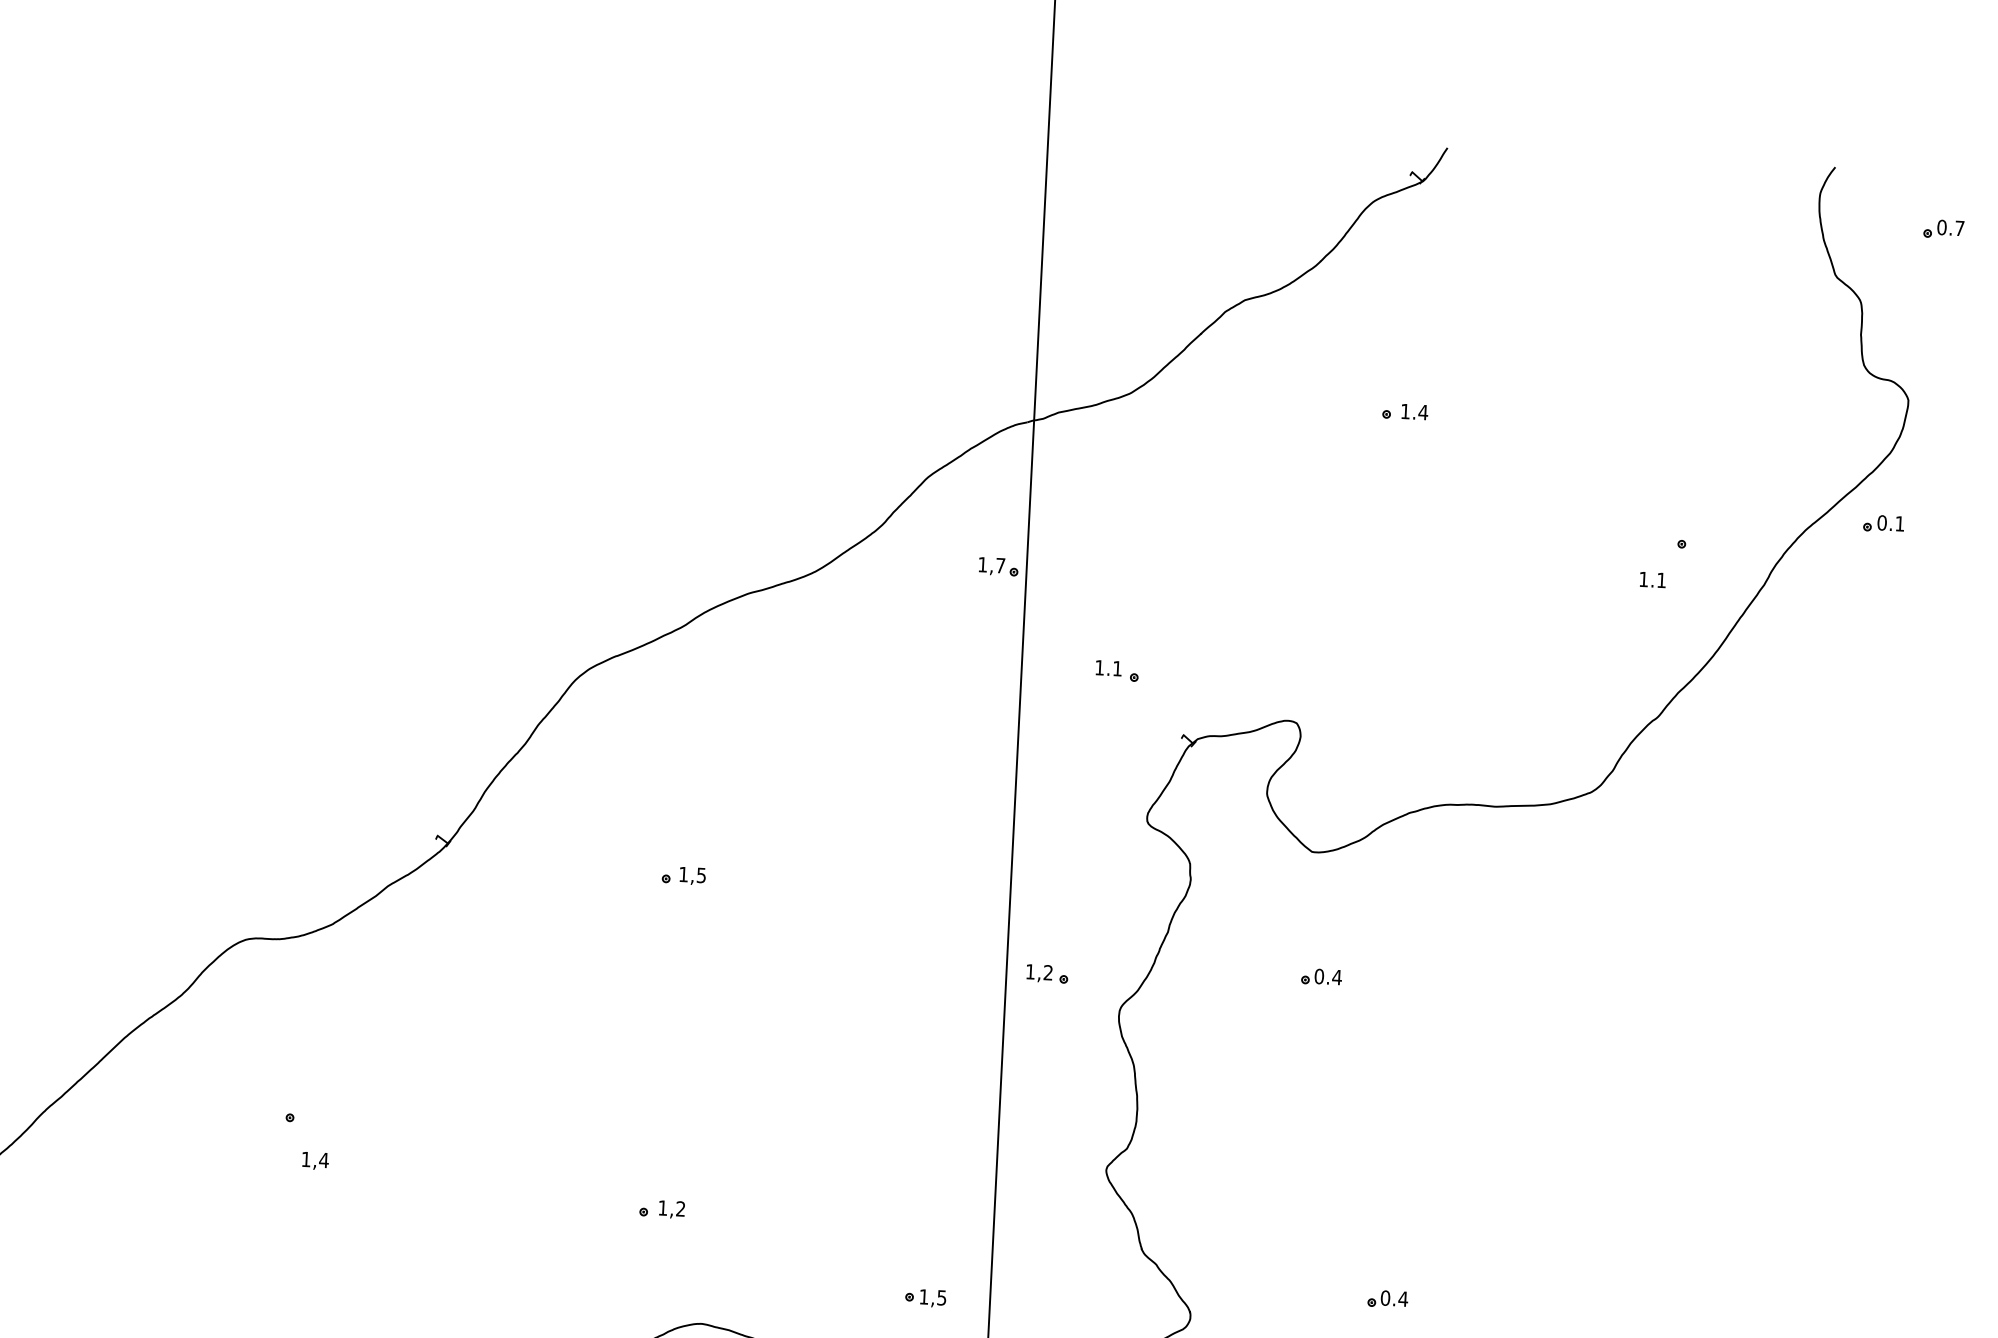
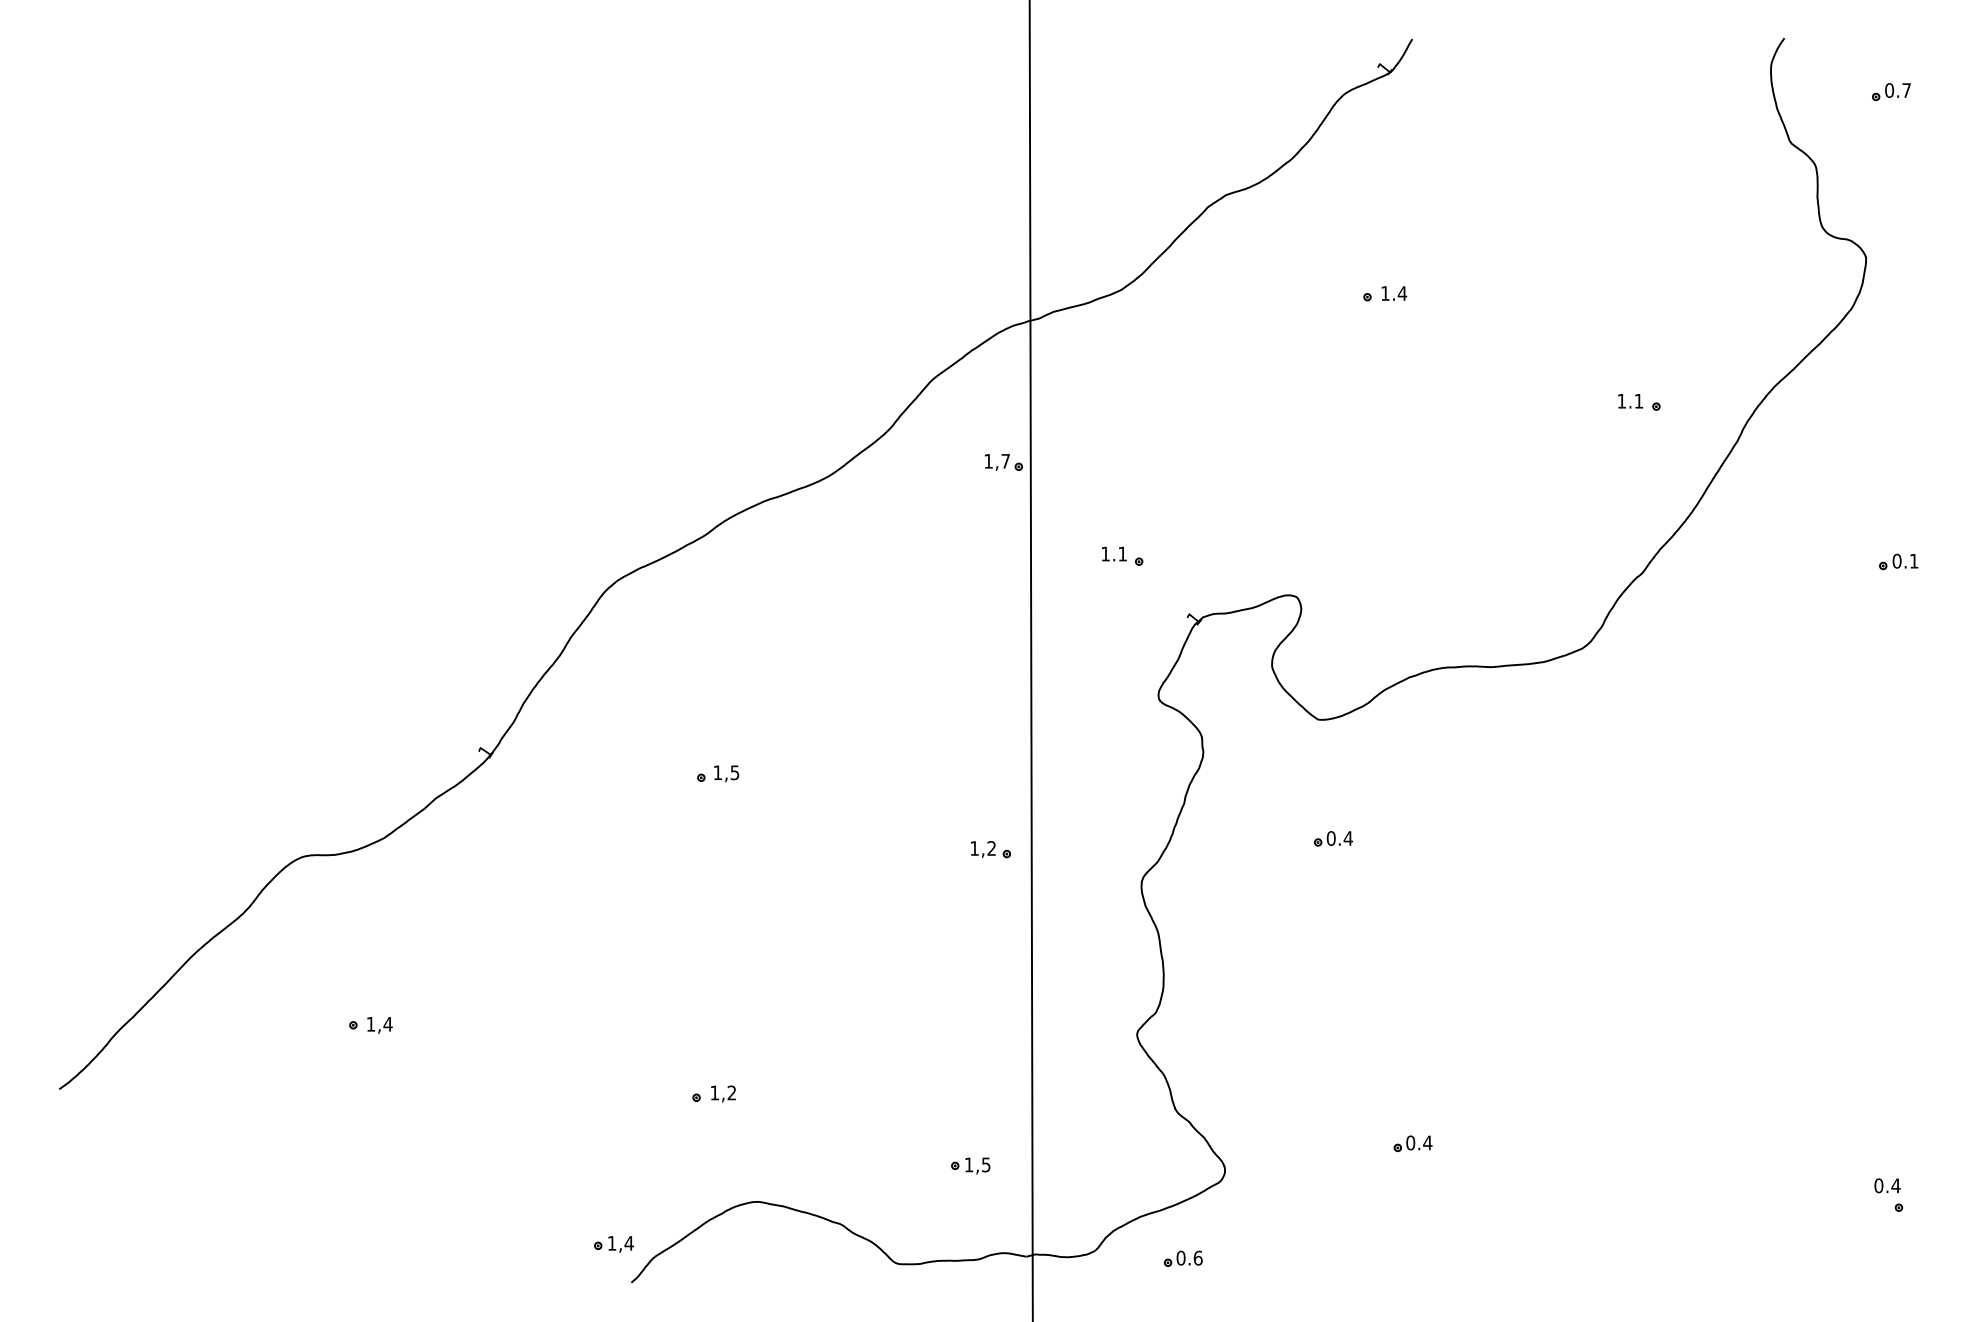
part: (1883, 523) -> (1898, 561), moved
text: (1652, 580) -> (1630, 401), moved
part: (1046, 973) -> (990, 849), moved
text: (315, 1161) -> (379, 1025), moved

